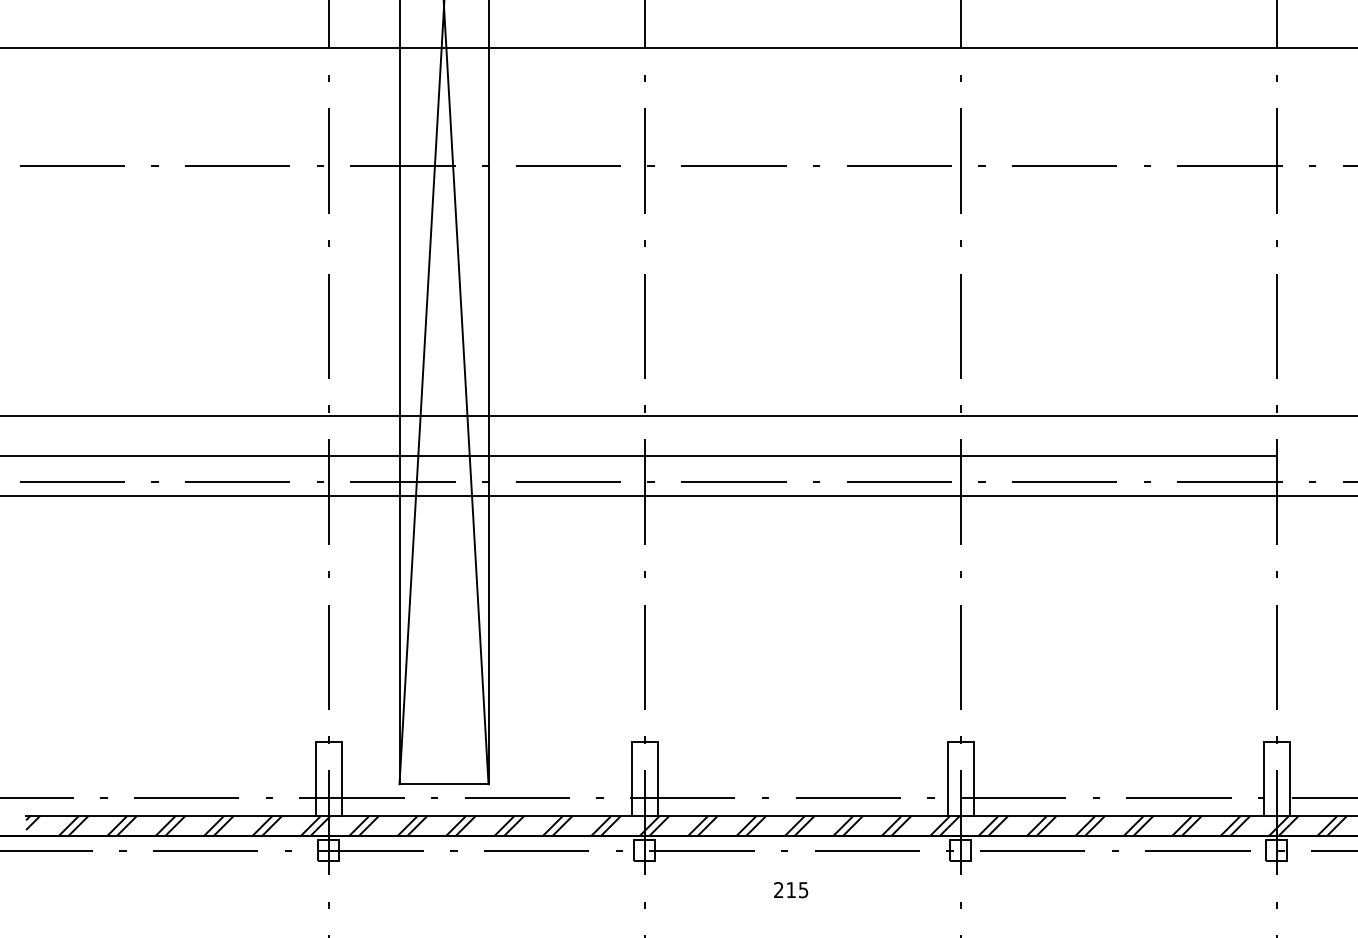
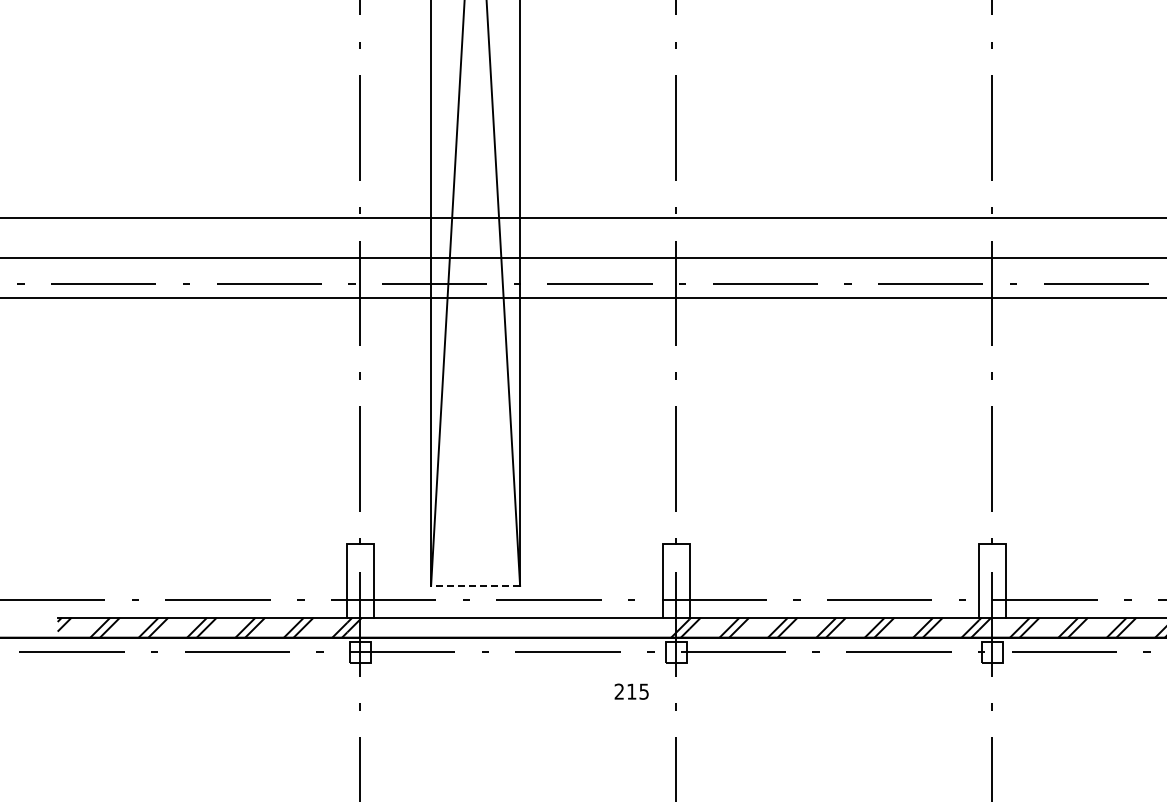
line: (444, 784) -> (476, 586), solid -> dashed
hatch: (484, 826) -> (516, 628), removed
text: (791, 890) -> (632, 692), moved

